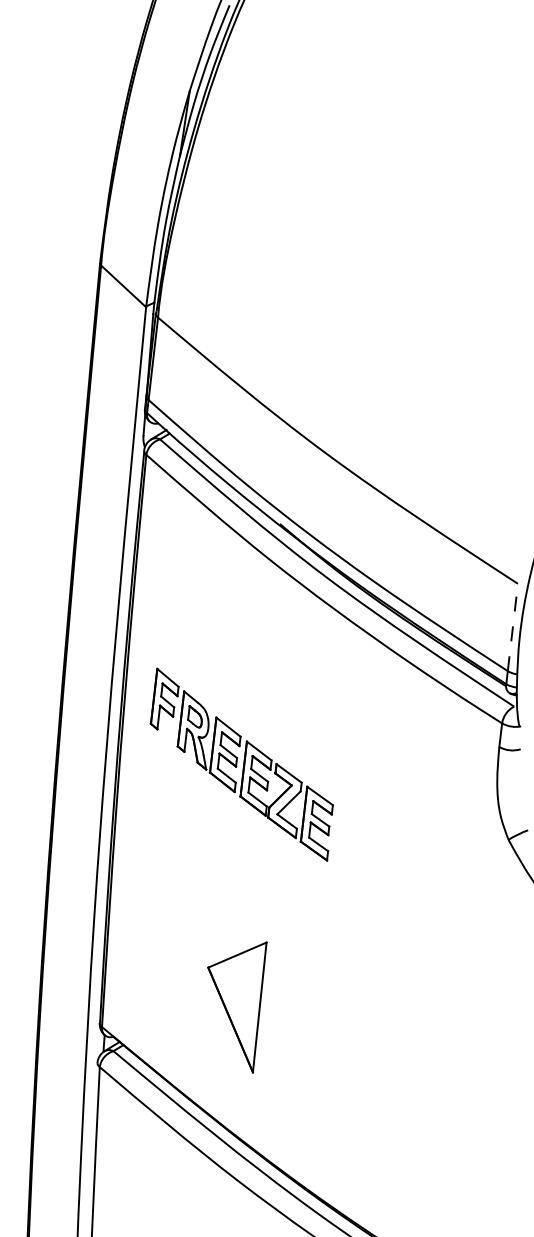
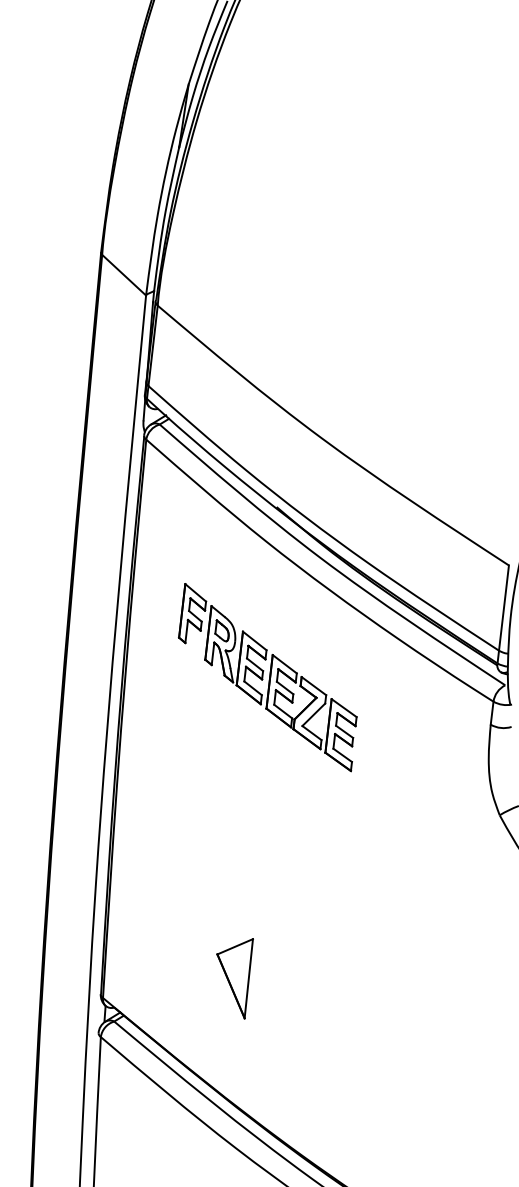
line: (512, 627) -> (503, 608), dashed -> solid
part: (241, 764) -> (267, 677), moved
part: (237, 1006) -> (235, 977), size x0.62

